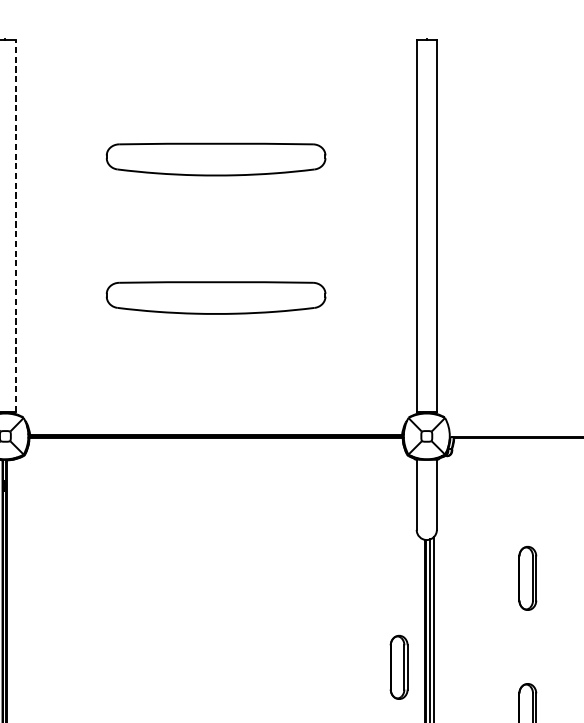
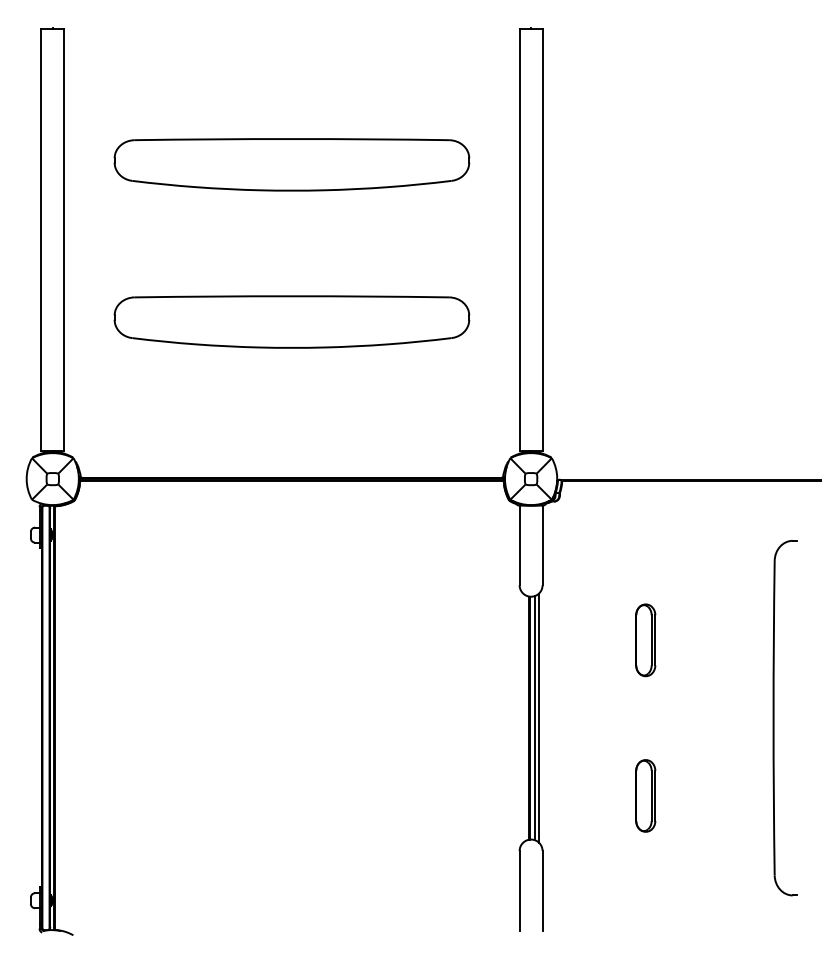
part: (215, 159) -> (291, 164), size x1.43
line: (15, 225) -> (64, 239), dashed -> solid
part: (215, 297) -> (291, 321), size x1.43
part: (398, 667) -> (499, 741), removed

